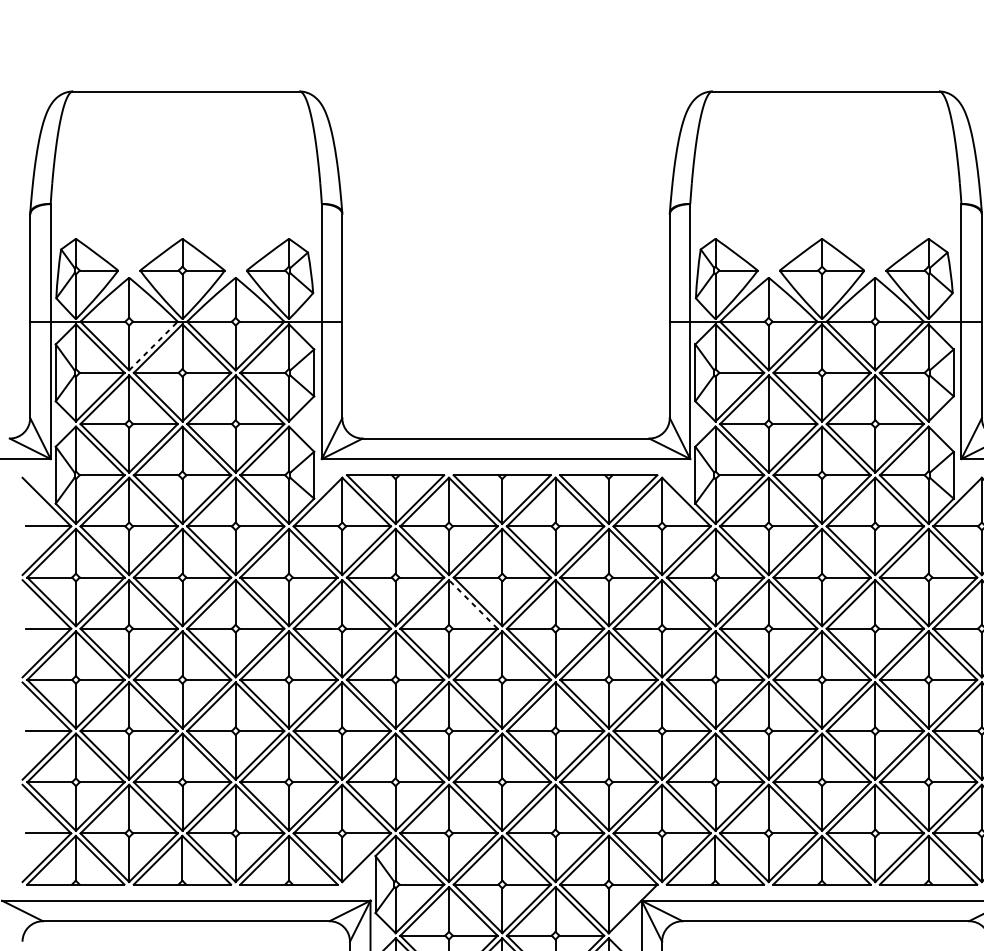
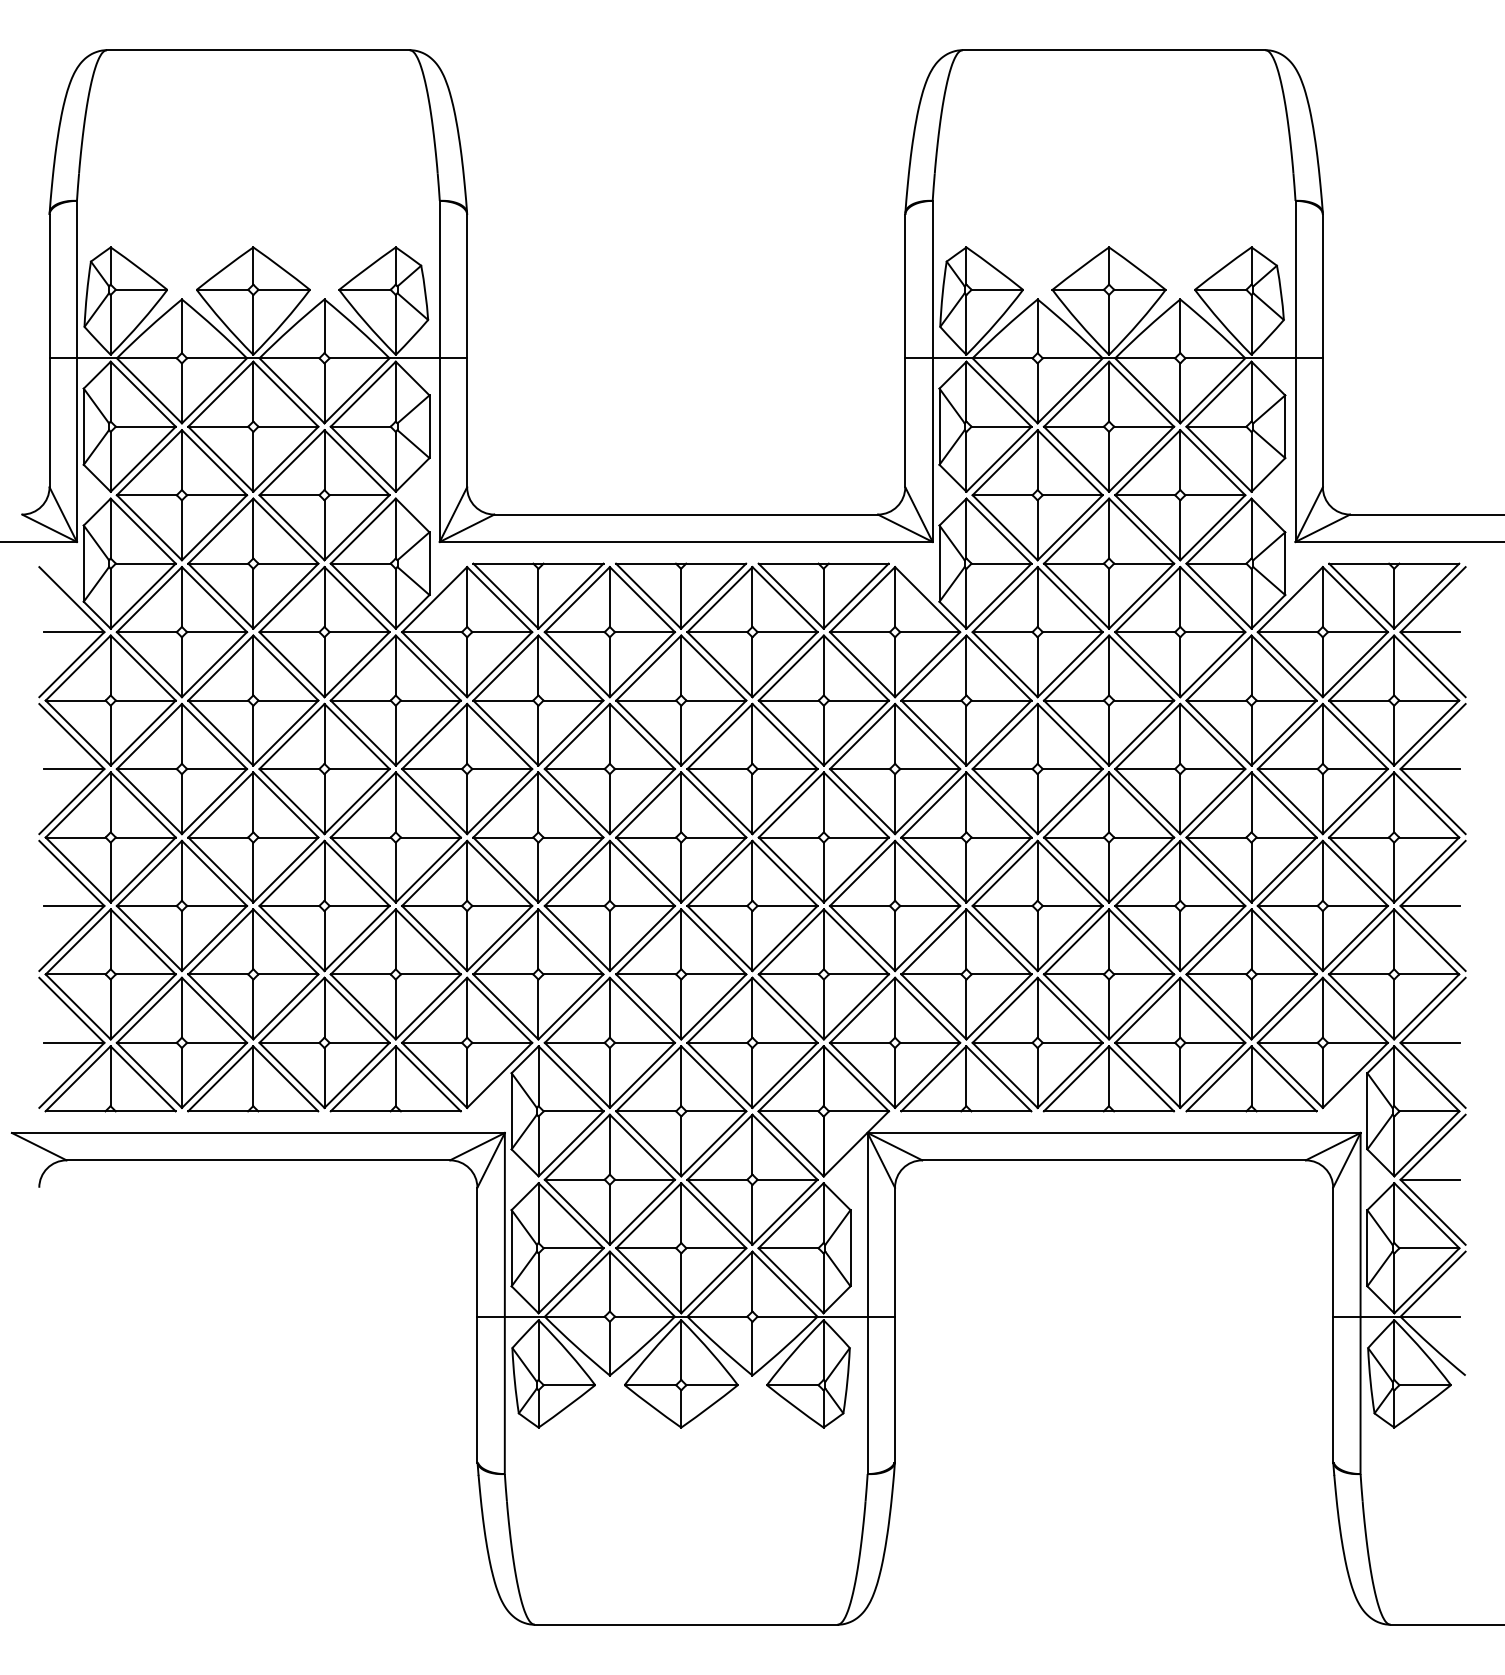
line: (153, 345) -> (214, 390), dashed -> solid
line: (473, 604) -> (642, 736), dashed -> solid

